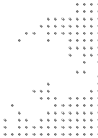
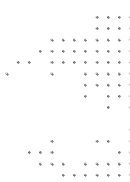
part: (80, 72) -> (102, 142), moved

